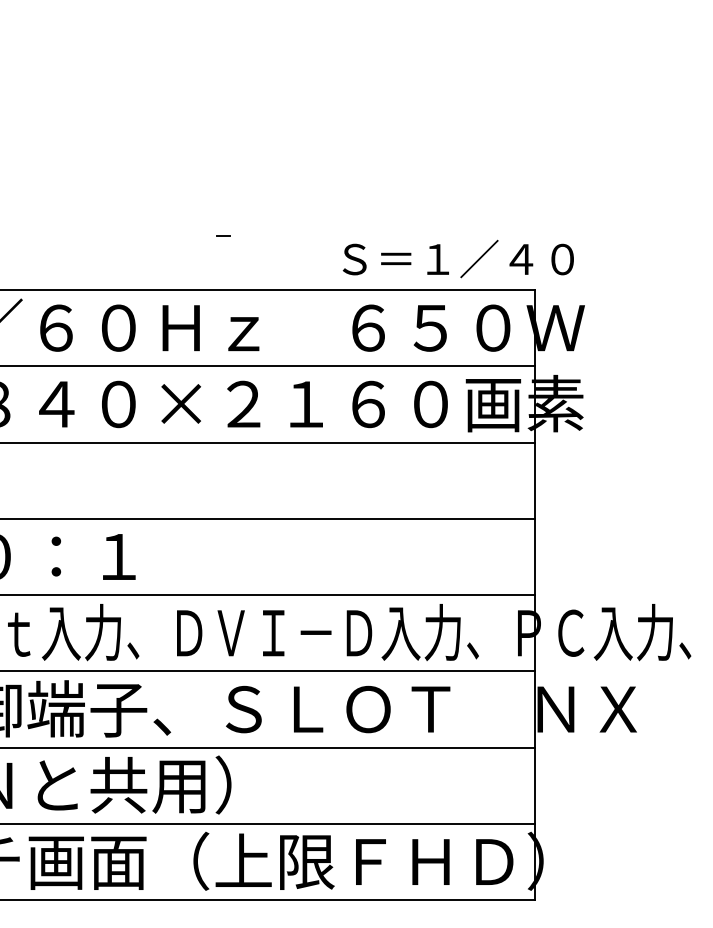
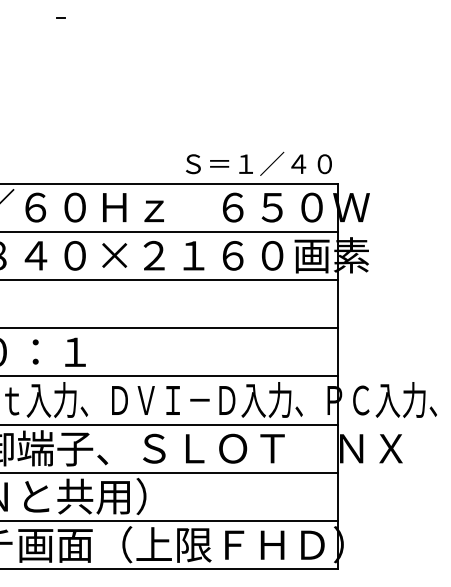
line: (222, 236) -> (60, 17), moved
text: (457, 258) -> (258, 163), moved

